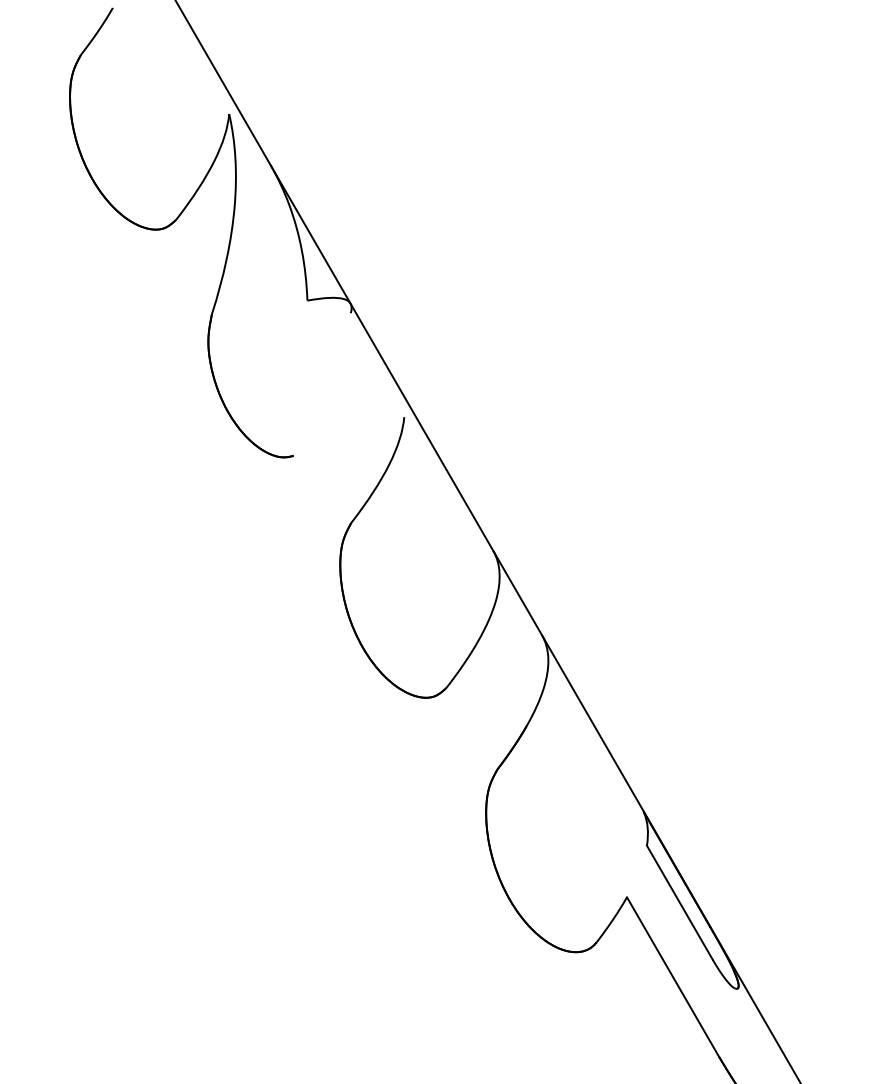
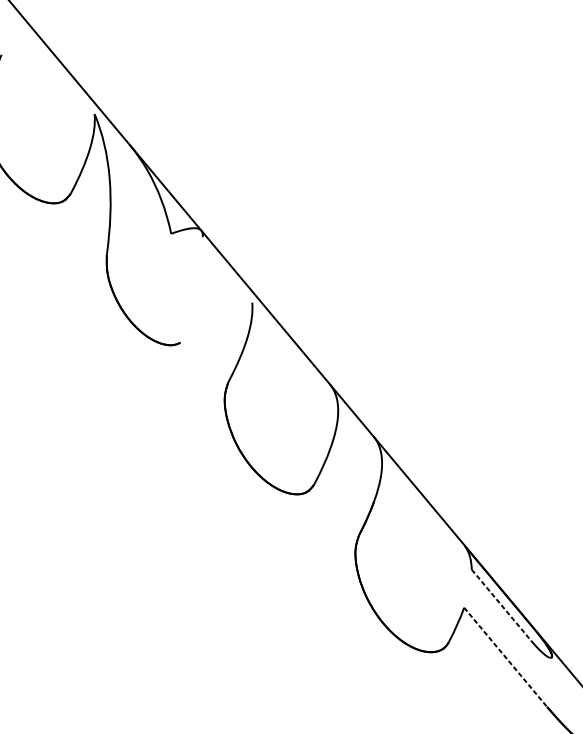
line: (679, 902) -> (501, 604), solid -> dashed
line: (673, 977) -> (506, 657), solid -> dashed

